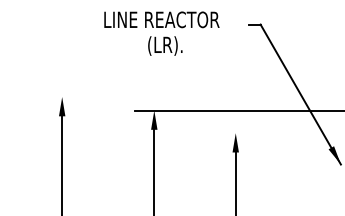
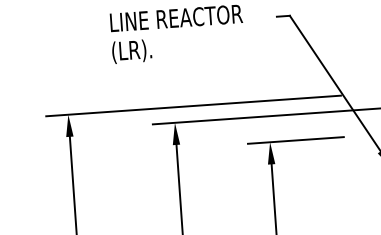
text: (165, 45) -> (132, 50), moved
line: (171, 97) -> (193, 106), added
line: (258, 133) -> (296, 140), added

